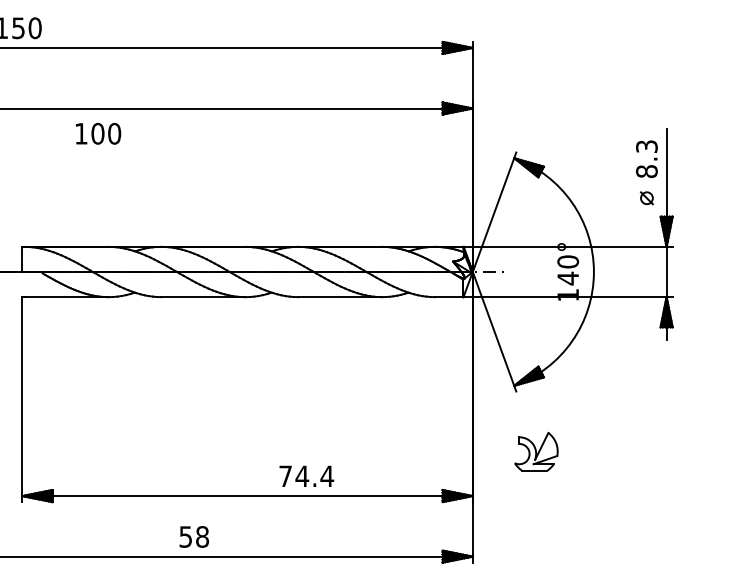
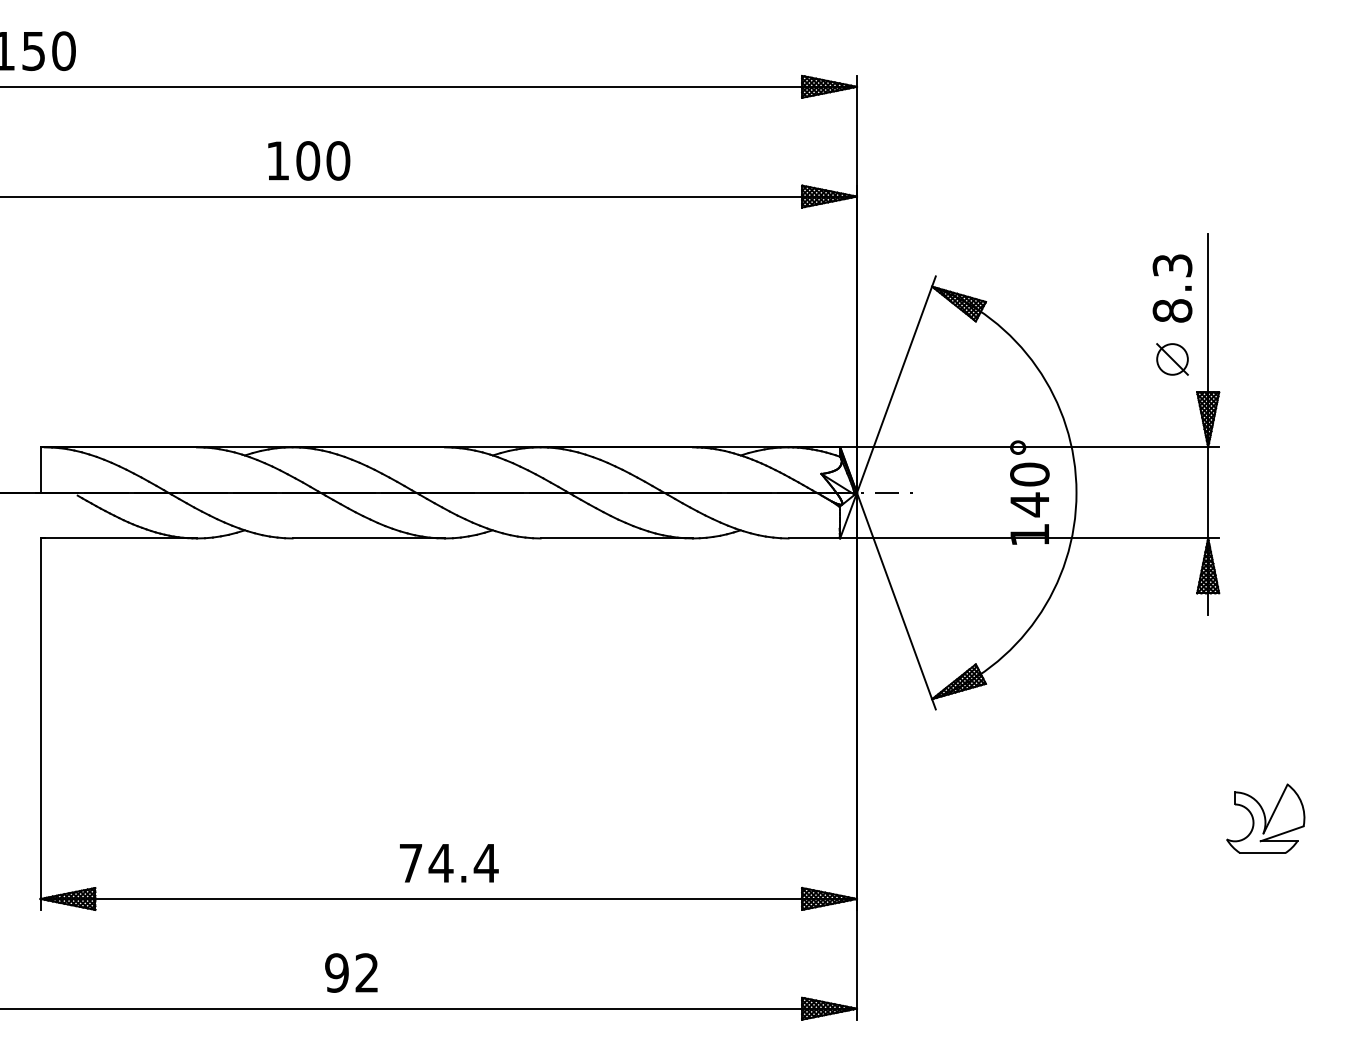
text: (98, 133) -> (309, 160), moved
part: (646, 197) -> (1171, 357), size x1.43
part: (536, 451) -> (1265, 818), moved
text: (306, 475) -> (448, 861), moved
text: (194, 536) -> (352, 972), 58 -> 92

